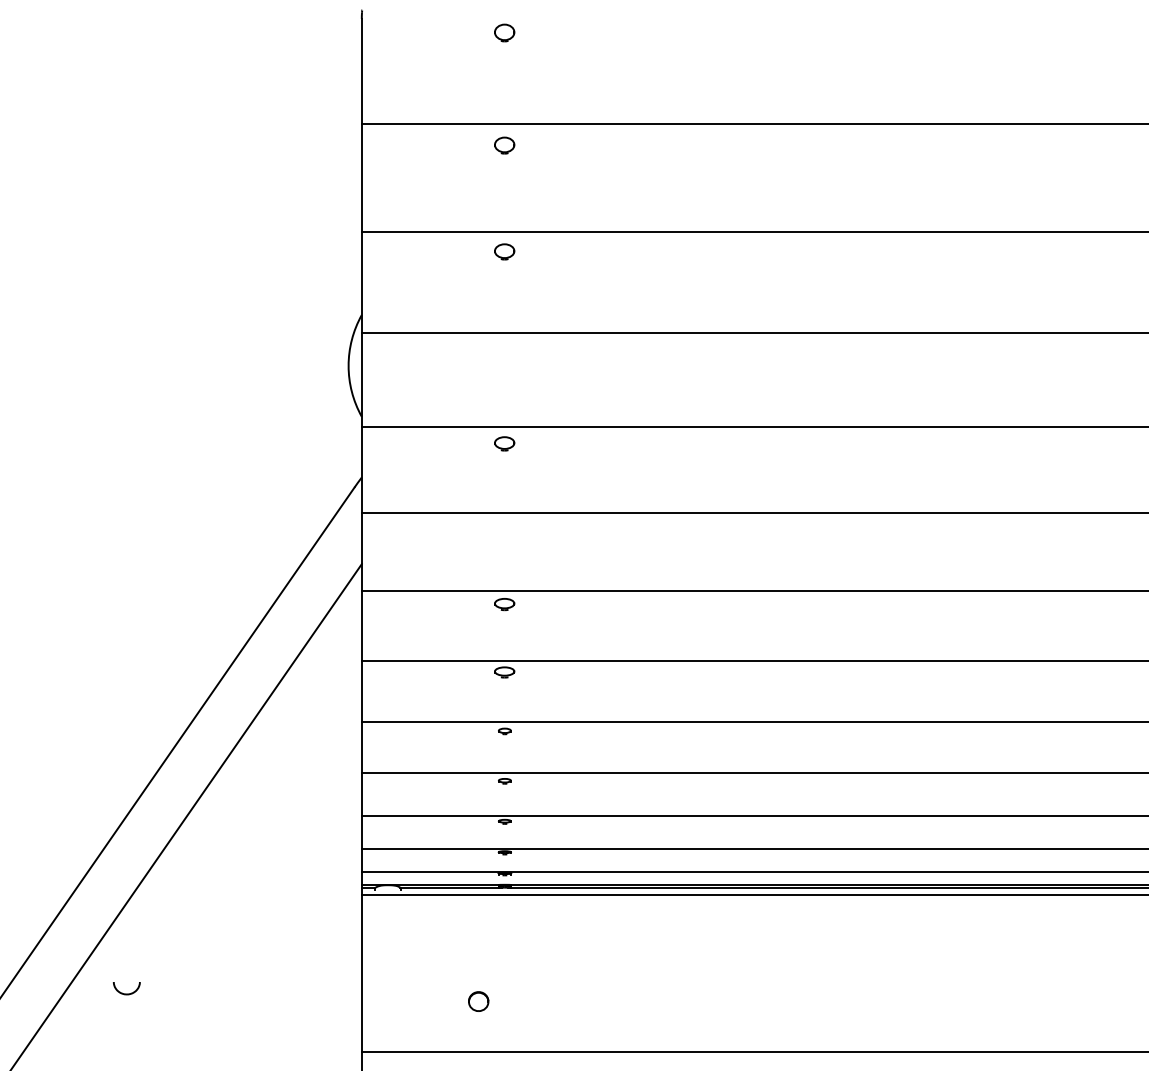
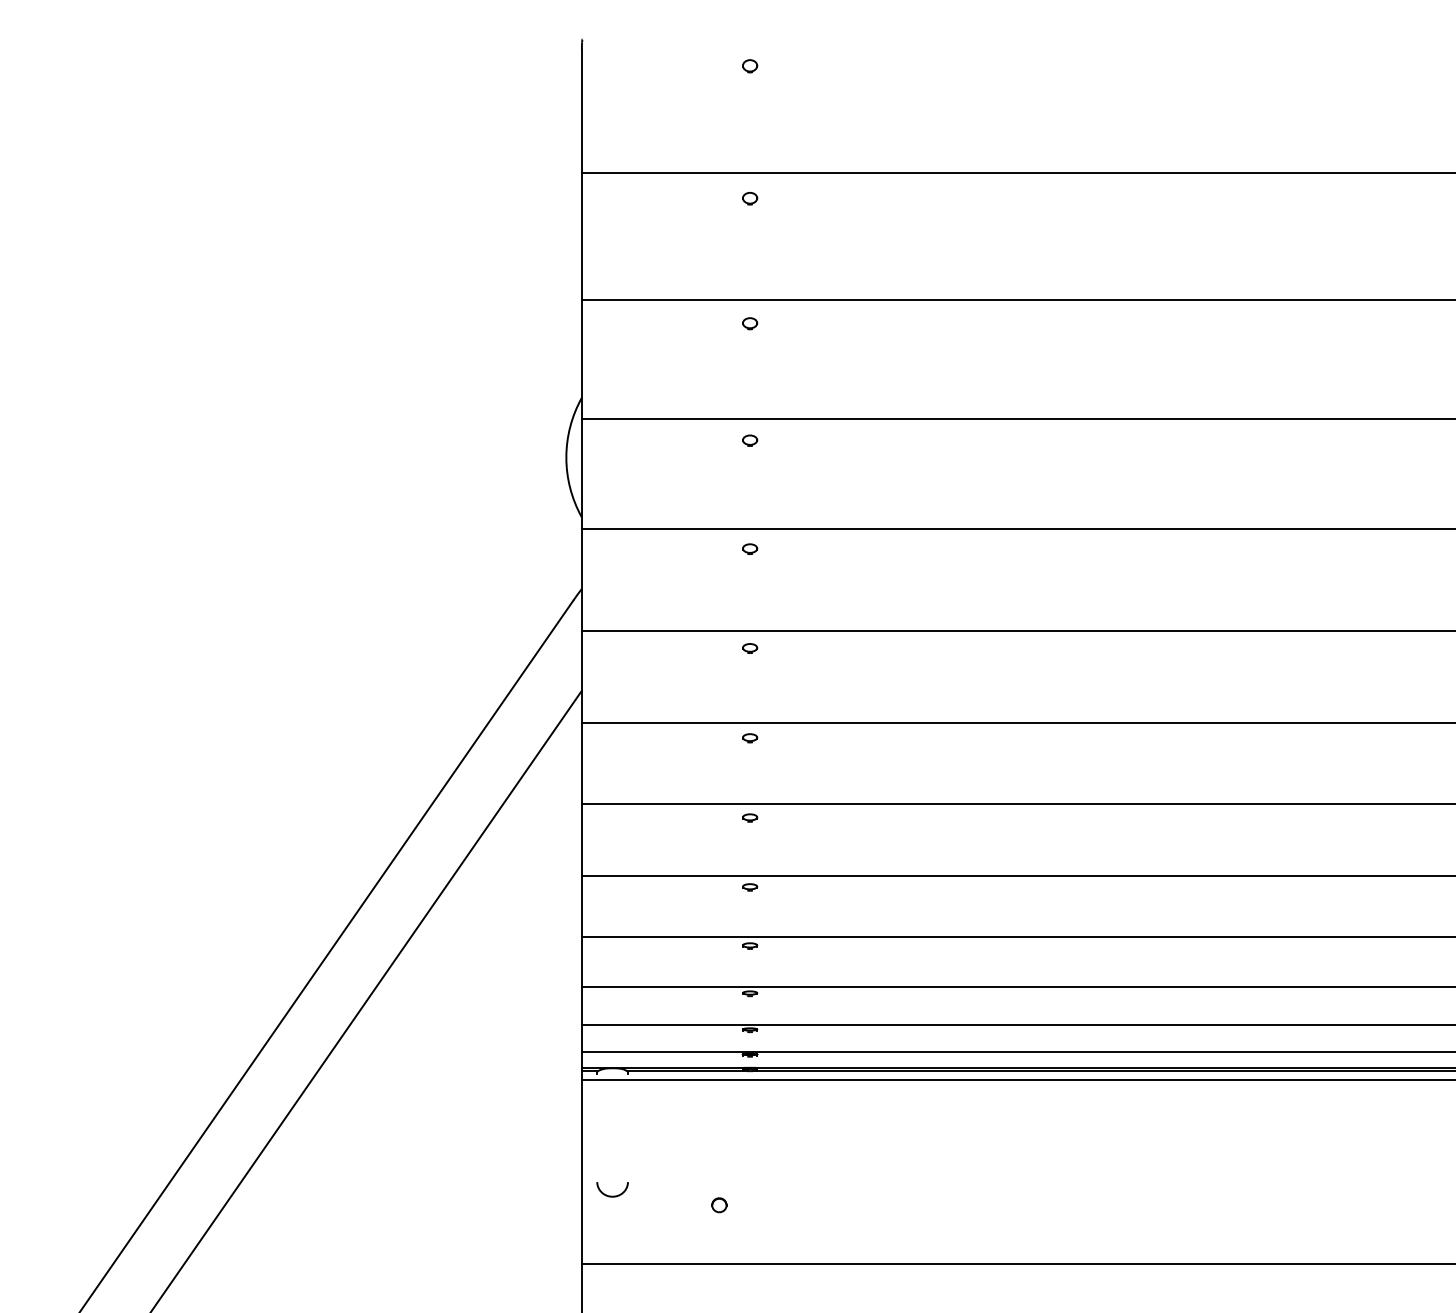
part: (505, 33) -> (750, 66), size x0.62
part: (505, 145) -> (750, 198), size x0.62
part: (505, 251) -> (750, 323), size x0.62
part: (505, 351) -> (750, 440), added
part: (505, 443) -> (750, 548), size x0.62
part: (505, 528) -> (750, 648), added
part: (505, 604) -> (750, 738), size x0.62
part: (505, 671) -> (750, 817), size x0.62
part: (126, 988) -> (612, 1189), moved
part: (478, 1001) -> (719, 1205), size x0.62

